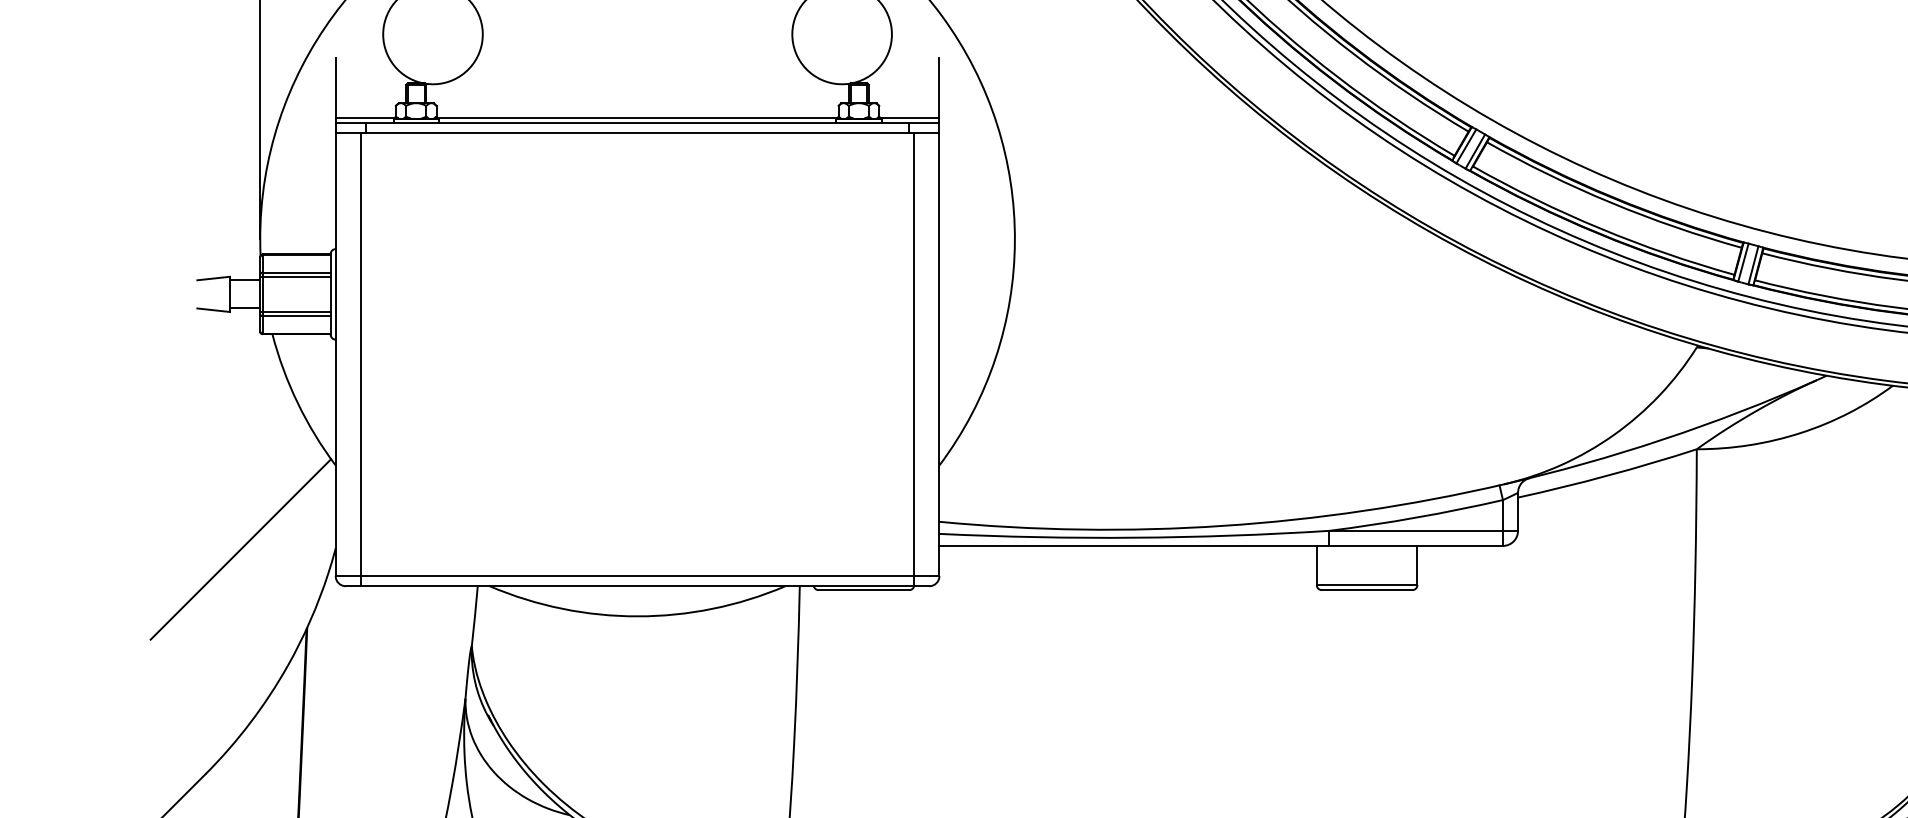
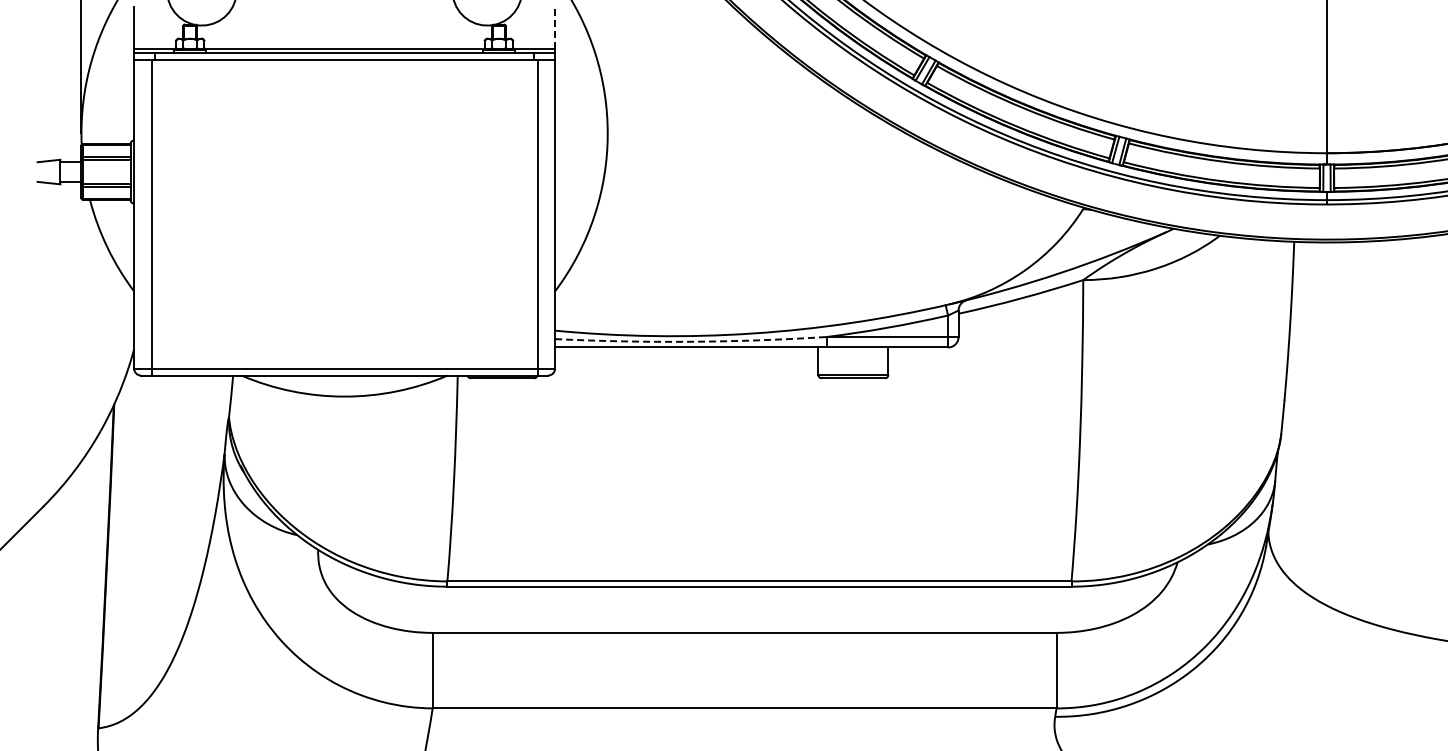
line: (939, 87) -> (555, 27), solid -> dashed
arc: (1135, 537) -> (691, 341), solid -> dashed
line: (240, 548) -> (67, 349), removed

